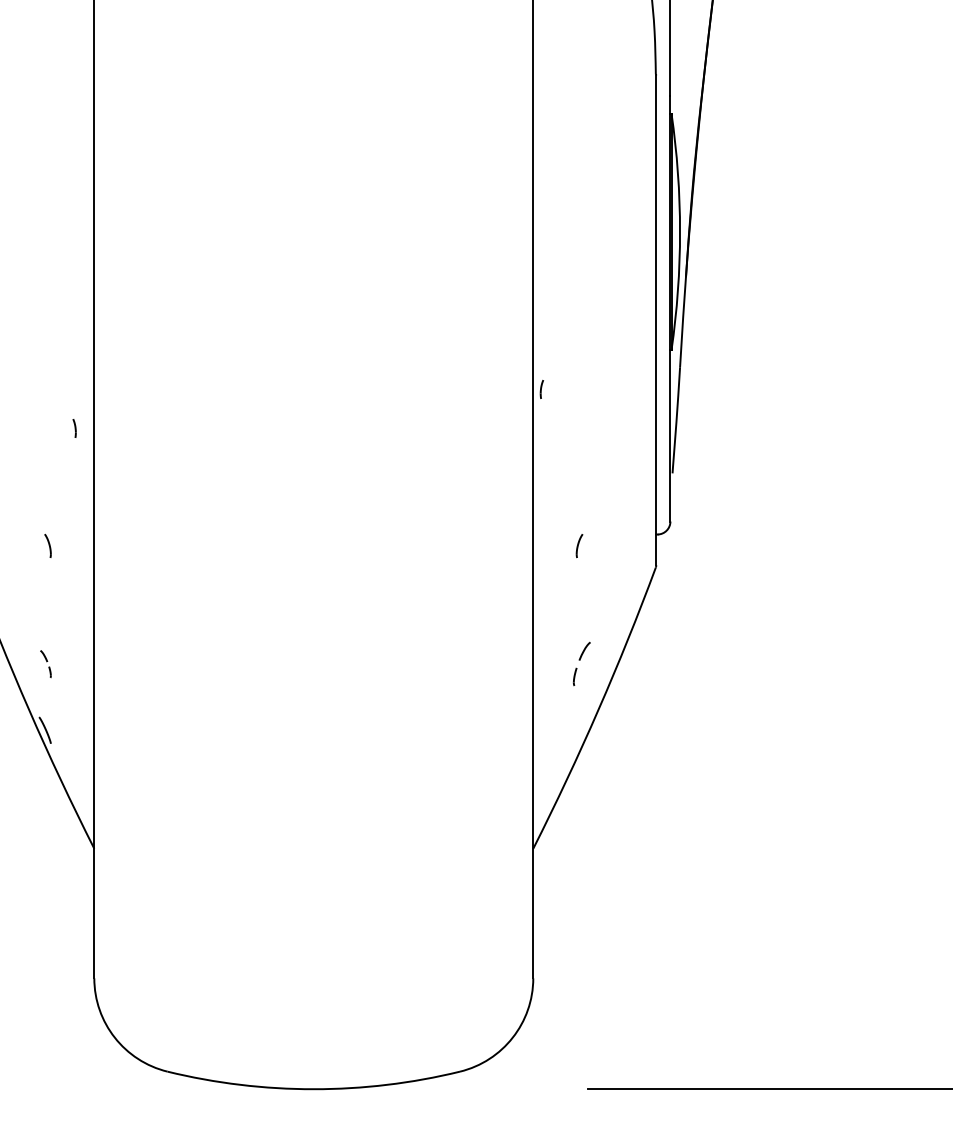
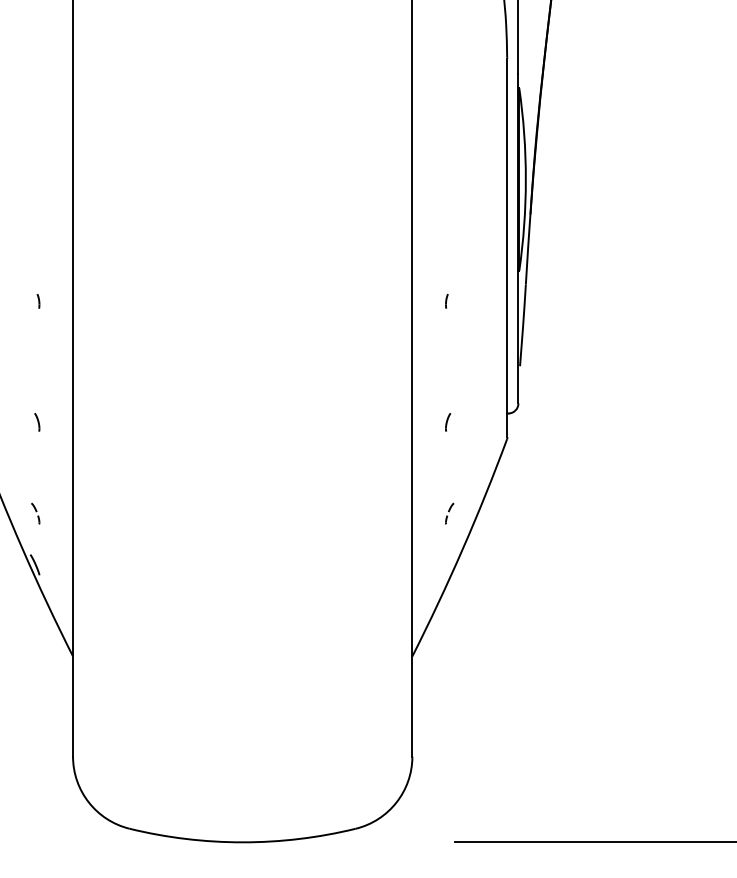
line: (541, 389) -> (446, 301), moved
line: (74, 428) -> (38, 301), moved
part: (581, 664) -> (449, 513), size x0.62

